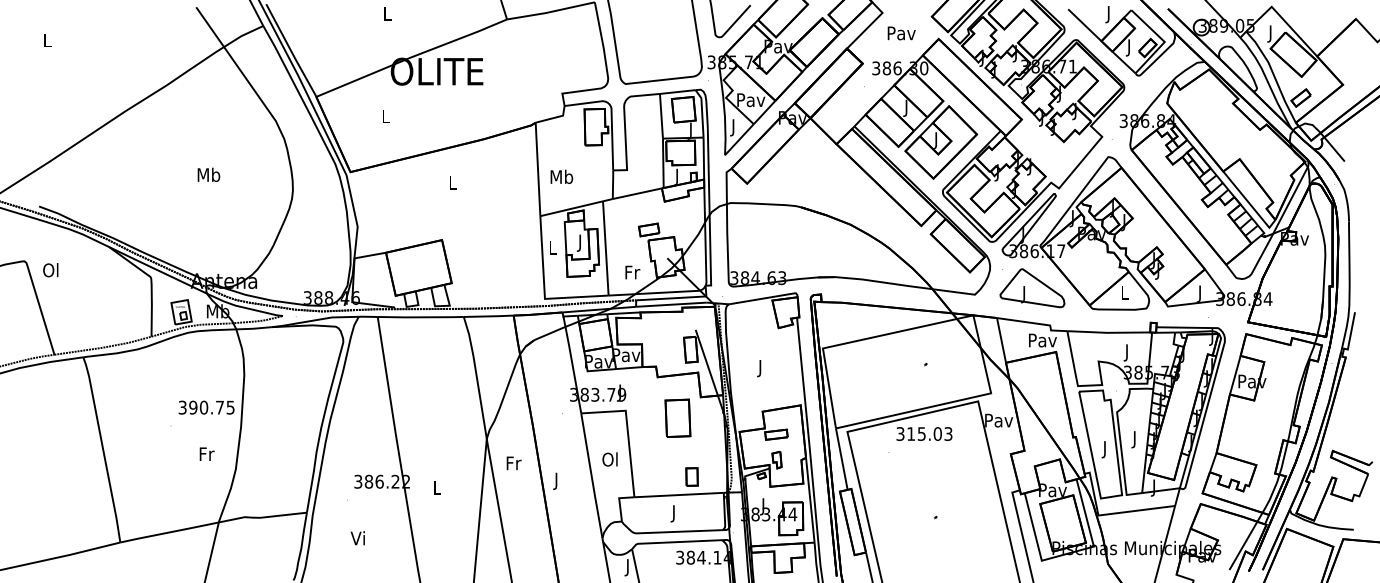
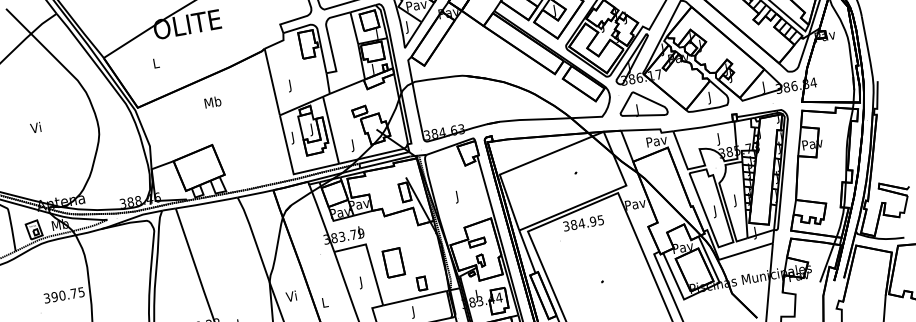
text: (208, 174) -> (36, 127), Mb -> Vi
text: (561, 178) -> (290, 85), Mb -> J
text: (453, 182) -> (213, 102), L -> Mb
text: (552, 249) -> (292, 137), L -> J
text: (632, 273) -> (353, 144), Fr -> J
text: (1124, 294) -> (709, 97), L -> J
part: (677, 417) -> (393, 262), moved
text: (929, 433) -> (587, 222), 315.03 -> 384.95
text: (609, 461) -> (360, 282), Ol -> J
text: (513, 463) -> (291, 296), Fr -> Vi
text: (556, 480) -> (325, 303), J -> L

